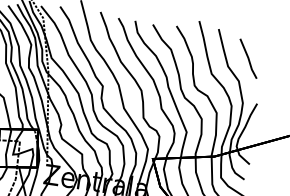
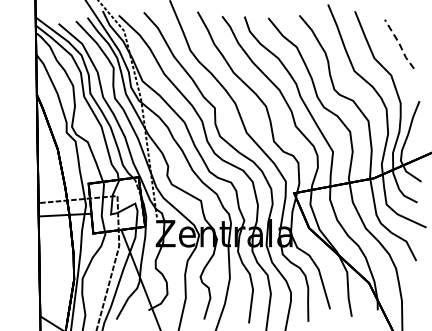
line: (248, 58) -> (399, 44), solid -> dashed

